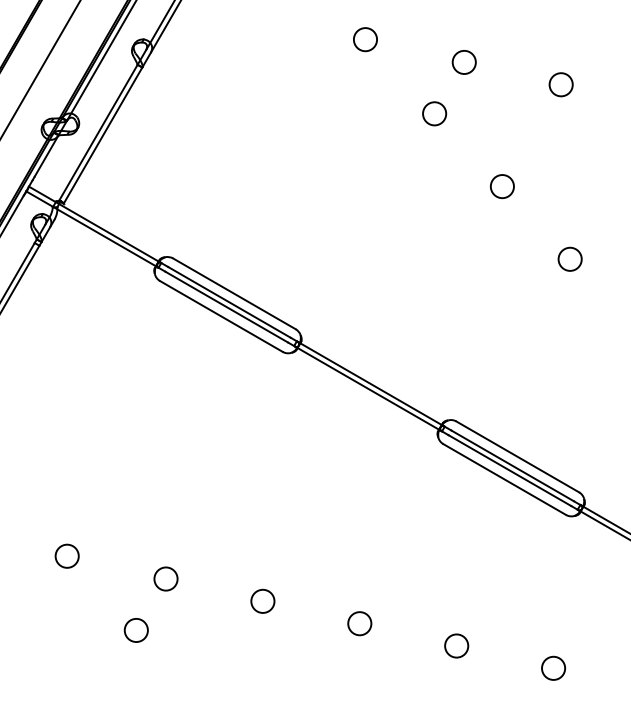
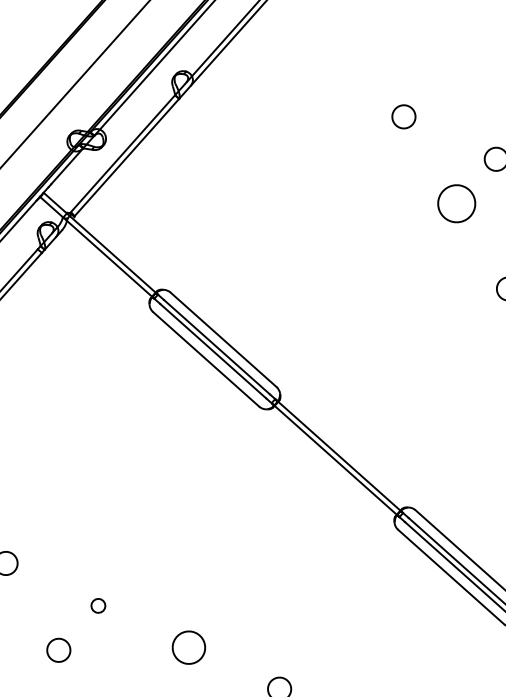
circle: (434, 113) -> (456, 203), size x1.6
circle: (165, 578) -> (98, 605), size x0.6
circle: (262, 600) -> (188, 646), size x1.4

